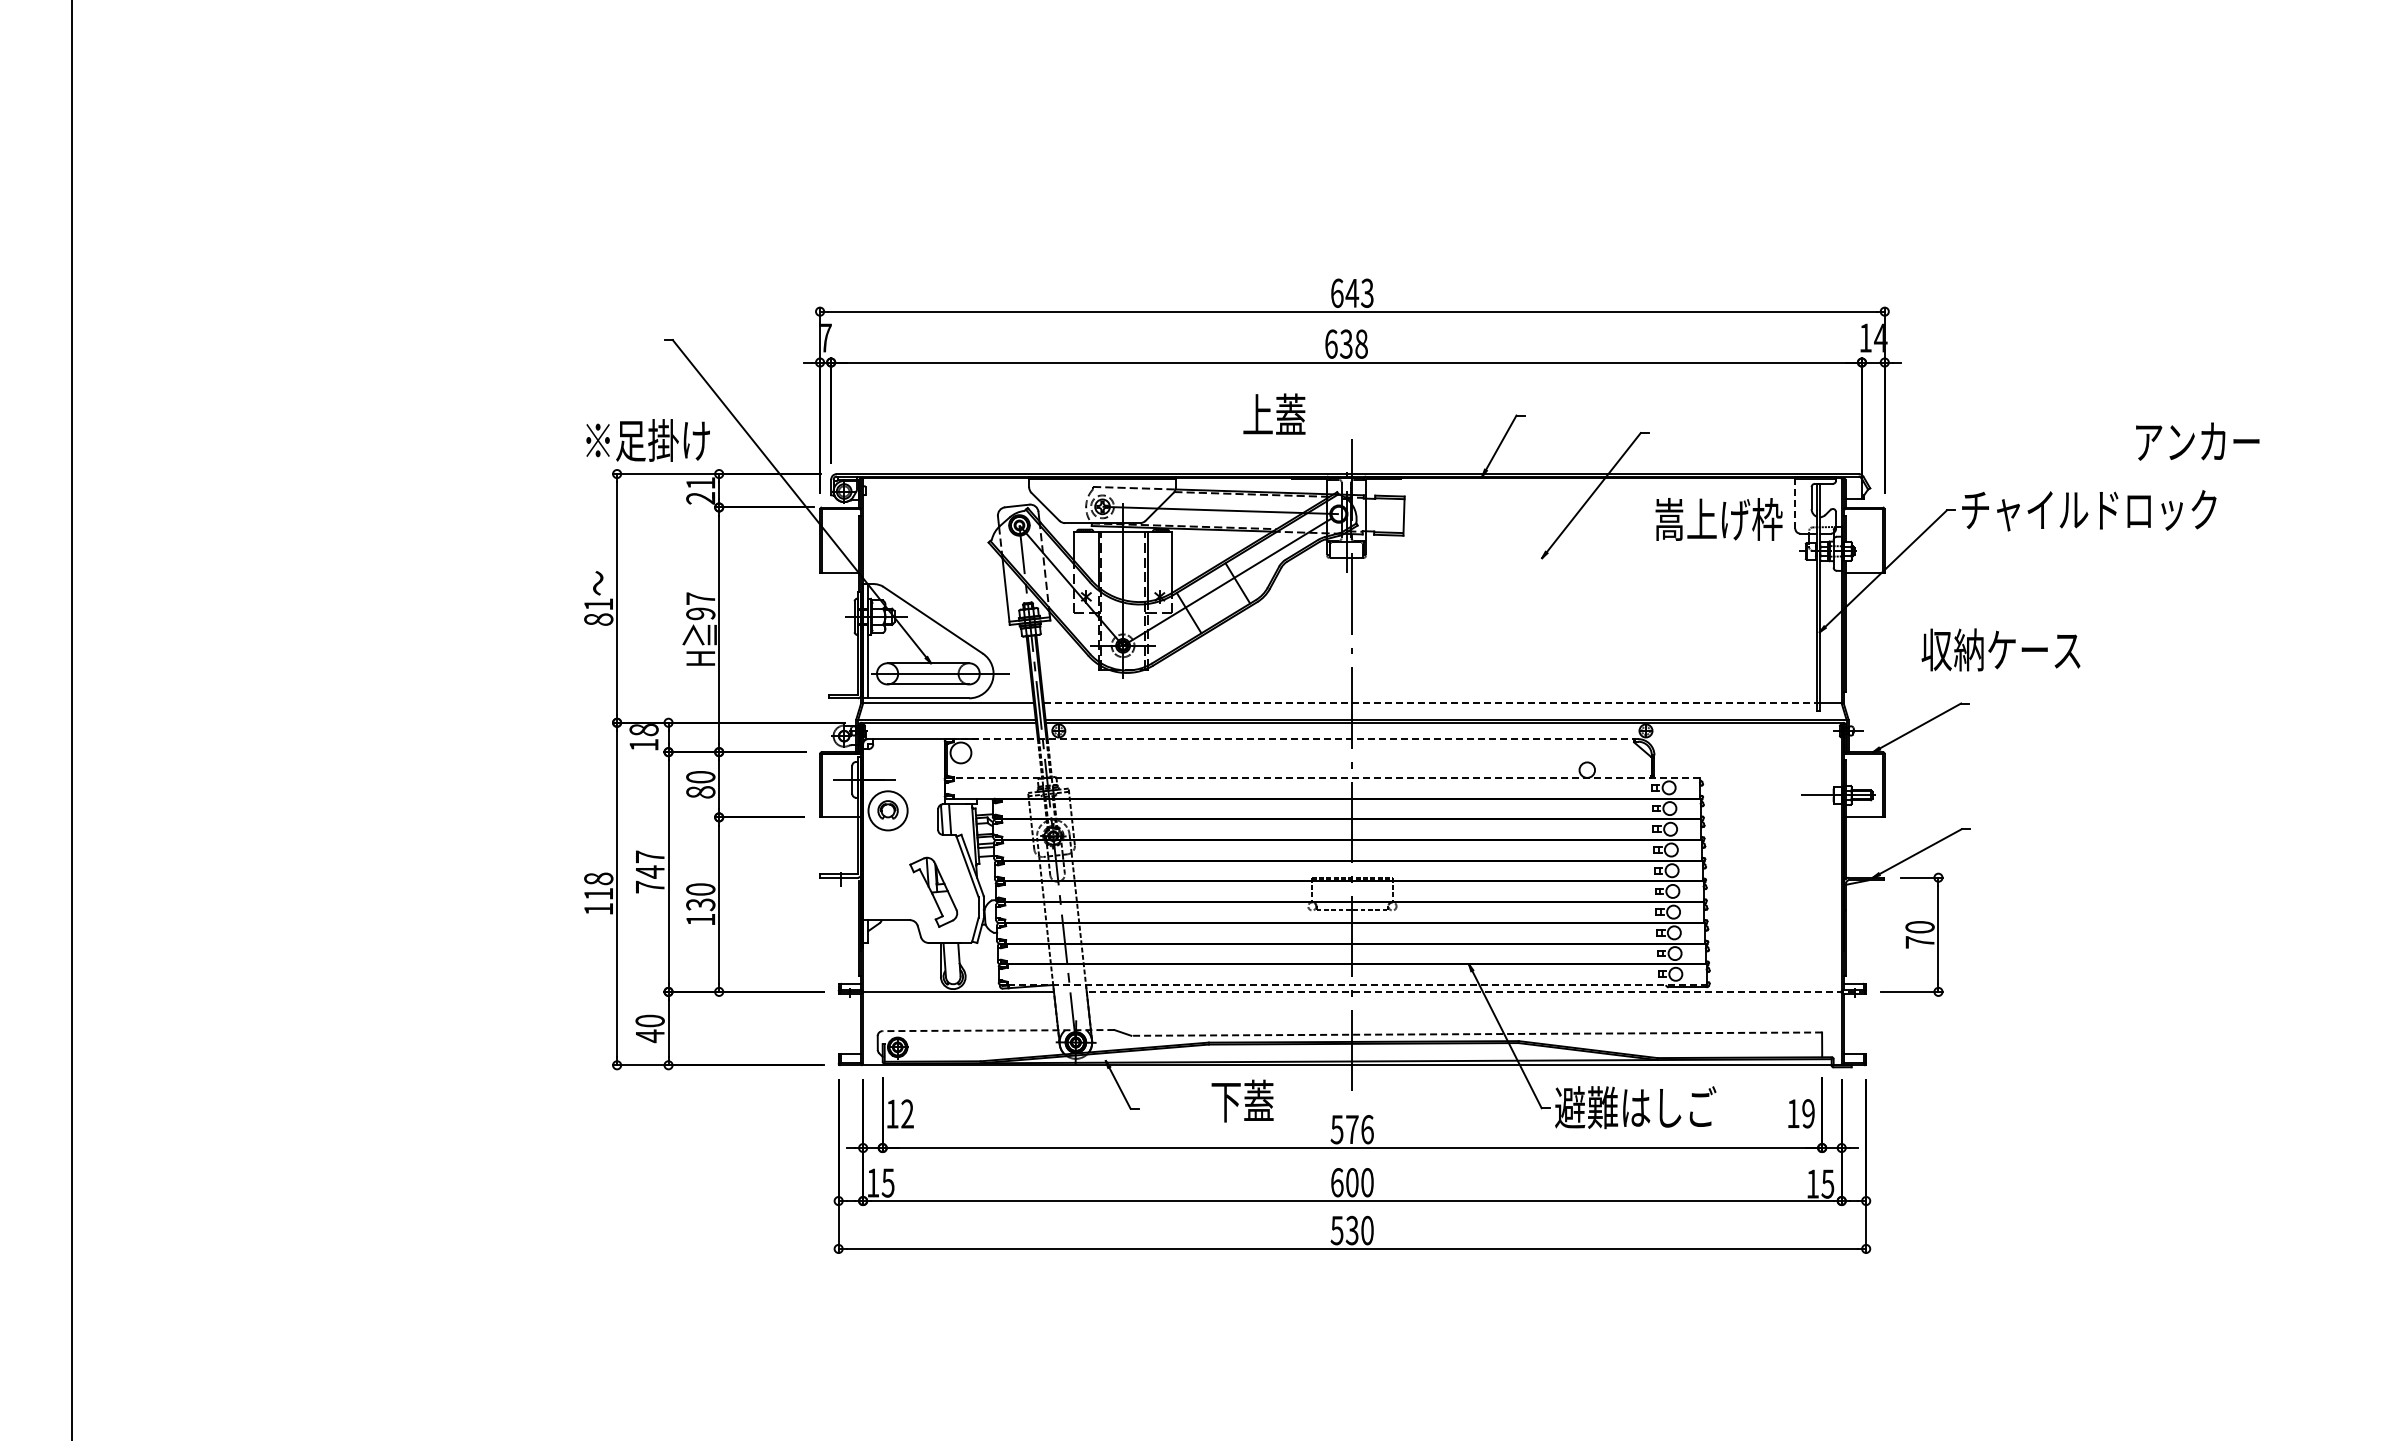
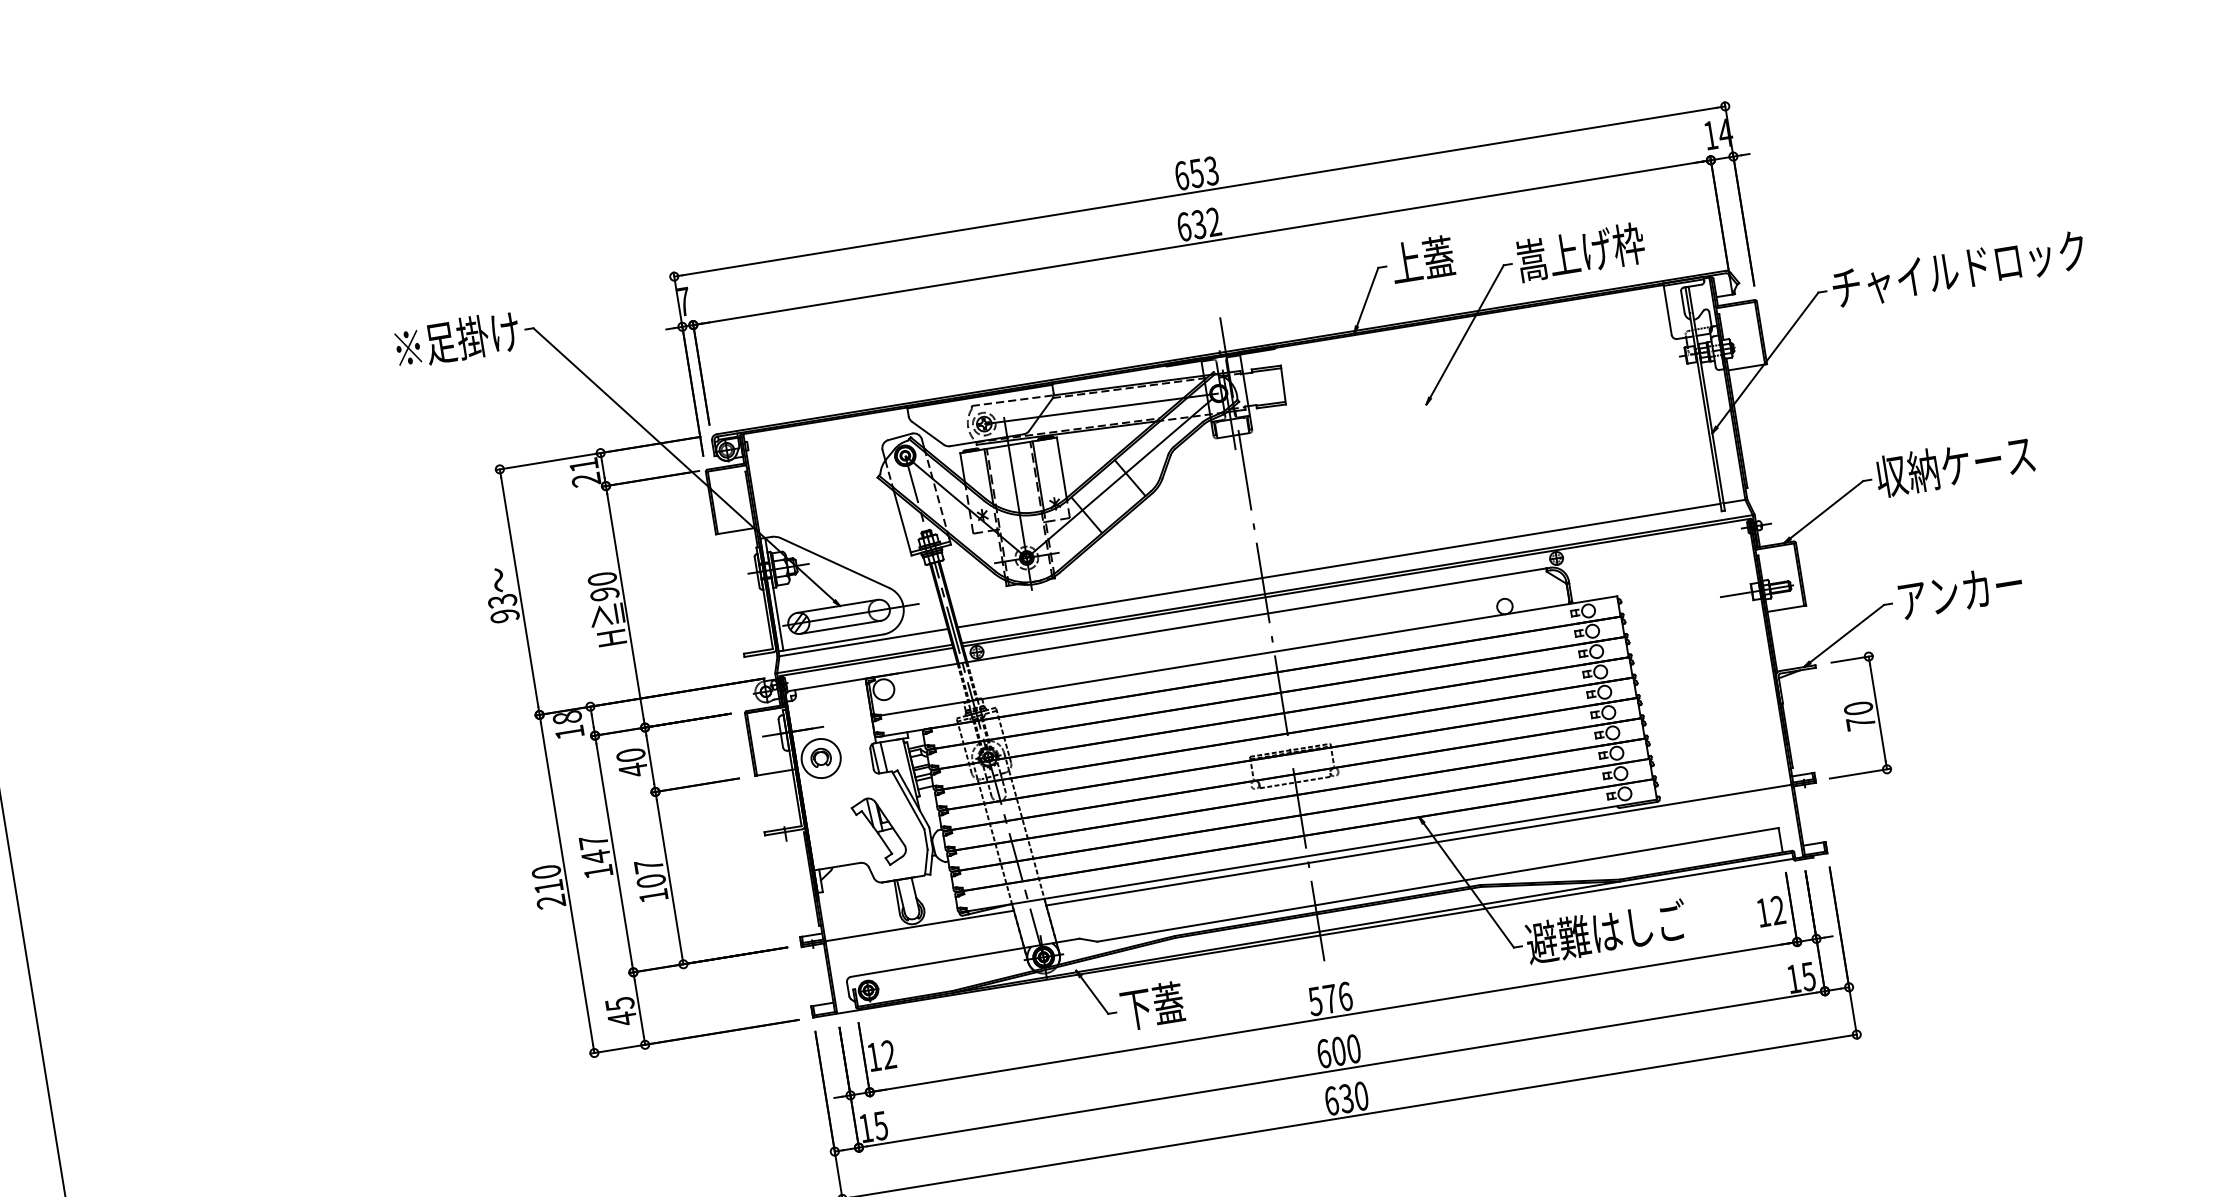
text: (1352, 293) -> (1196, 173), 643 -> 653
text: (1361, 343) -> (1213, 221), 638 -> 632
text: (1274, 413) -> (1422, 258), moved
text: (647, 440) -> (457, 340), moved
text: (2197, 441) -> (1960, 591), moved
line: (1795, 502) -> (1667, 309), dashed -> solid
text: (1718, 519) -> (1580, 252), moved
text: (700, 598) -> (602, 578), 97 -> 90
text: (598, 611) -> (503, 608), 81 -> 93
text: (2000, 649) -> (1954, 465), moved
hatch: (887, 673) -> (798, 623), added
line: (1430, 703) -> (1339, 565), dashed -> solid
line: (1292, 739) -> (1209, 623), dashed -> solid
line: (1322, 777) -> (1244, 656), dashed -> solid
text: (700, 792) -> (633, 770), 80 -> 40
text: (650, 886) -> (598, 871), 747 -> 147
text: (598, 893) -> (548, 886), 118 -> 210
text: (700, 897) -> (649, 874), 130 -> 107
line: (1357, 985) -> (1312, 855), dashed -> solid
line: (1476, 991) -> (1430, 842), dashed -> solid
text: (649, 1020) -> (619, 1003), 40 -> 45
line: (998, 1030) -> (965, 957), dashed -> solid
line: (1476, 1034) -> (1437, 885), dashed -> solid
text: (1242, 1100) -> (1152, 1005), moved
text: (1808, 1113) -> (1778, 910), 19 -> 12
text: (1336, 1230) -> (1330, 1101), 530 -> 630

